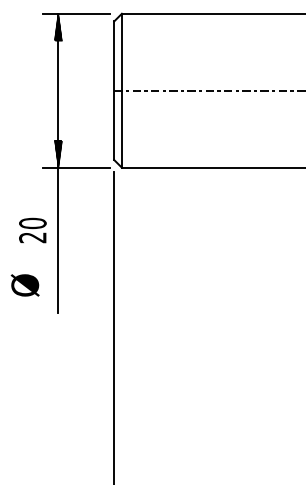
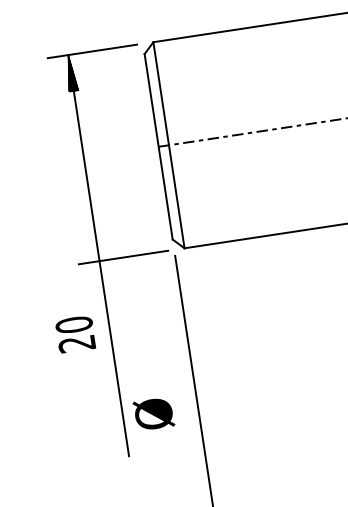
hatch: (57, 153) -> (95, 242), removed
text: (32, 230) -> (75, 334), moved
text: (24, 285) -> (152, 414), moved

